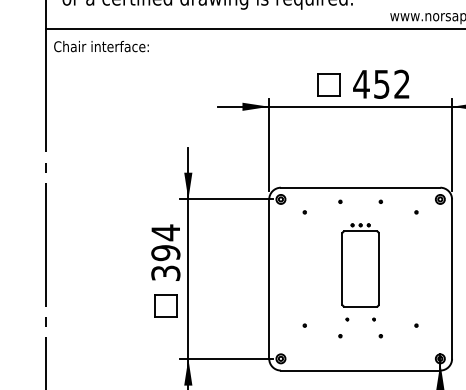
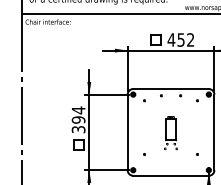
part: (359, 279) -> (170, 132), size x0.6

